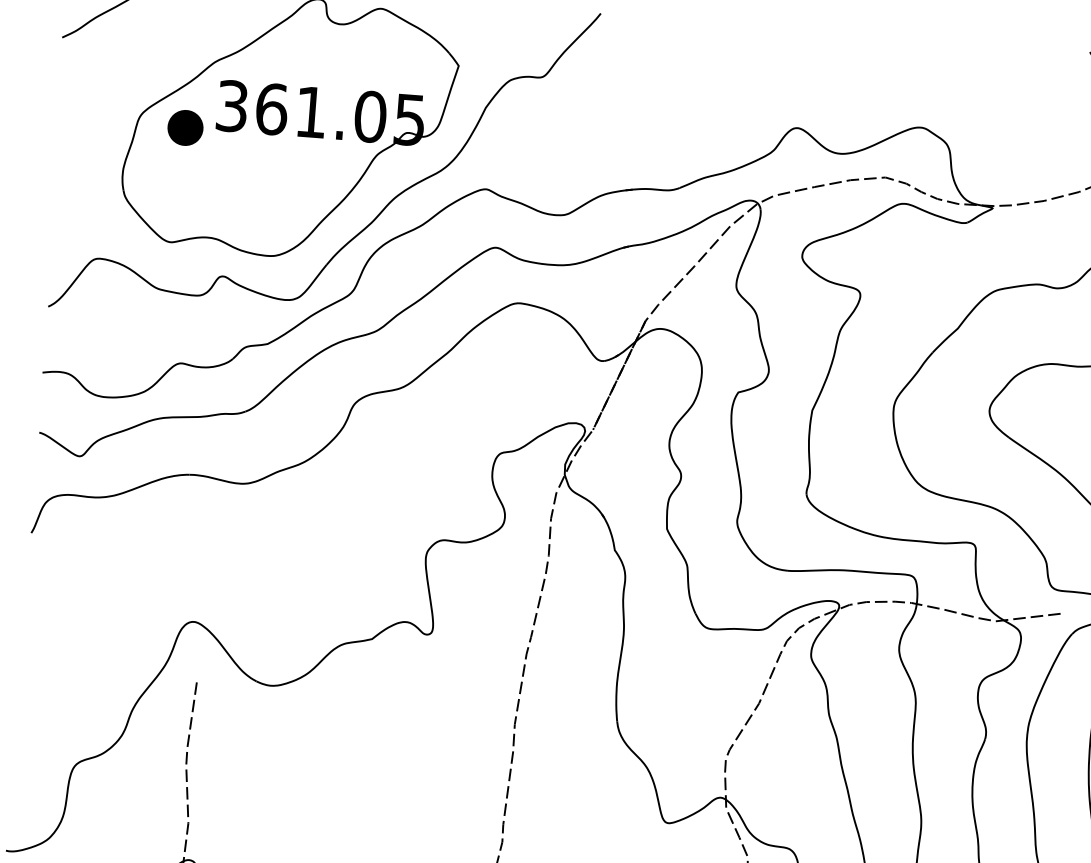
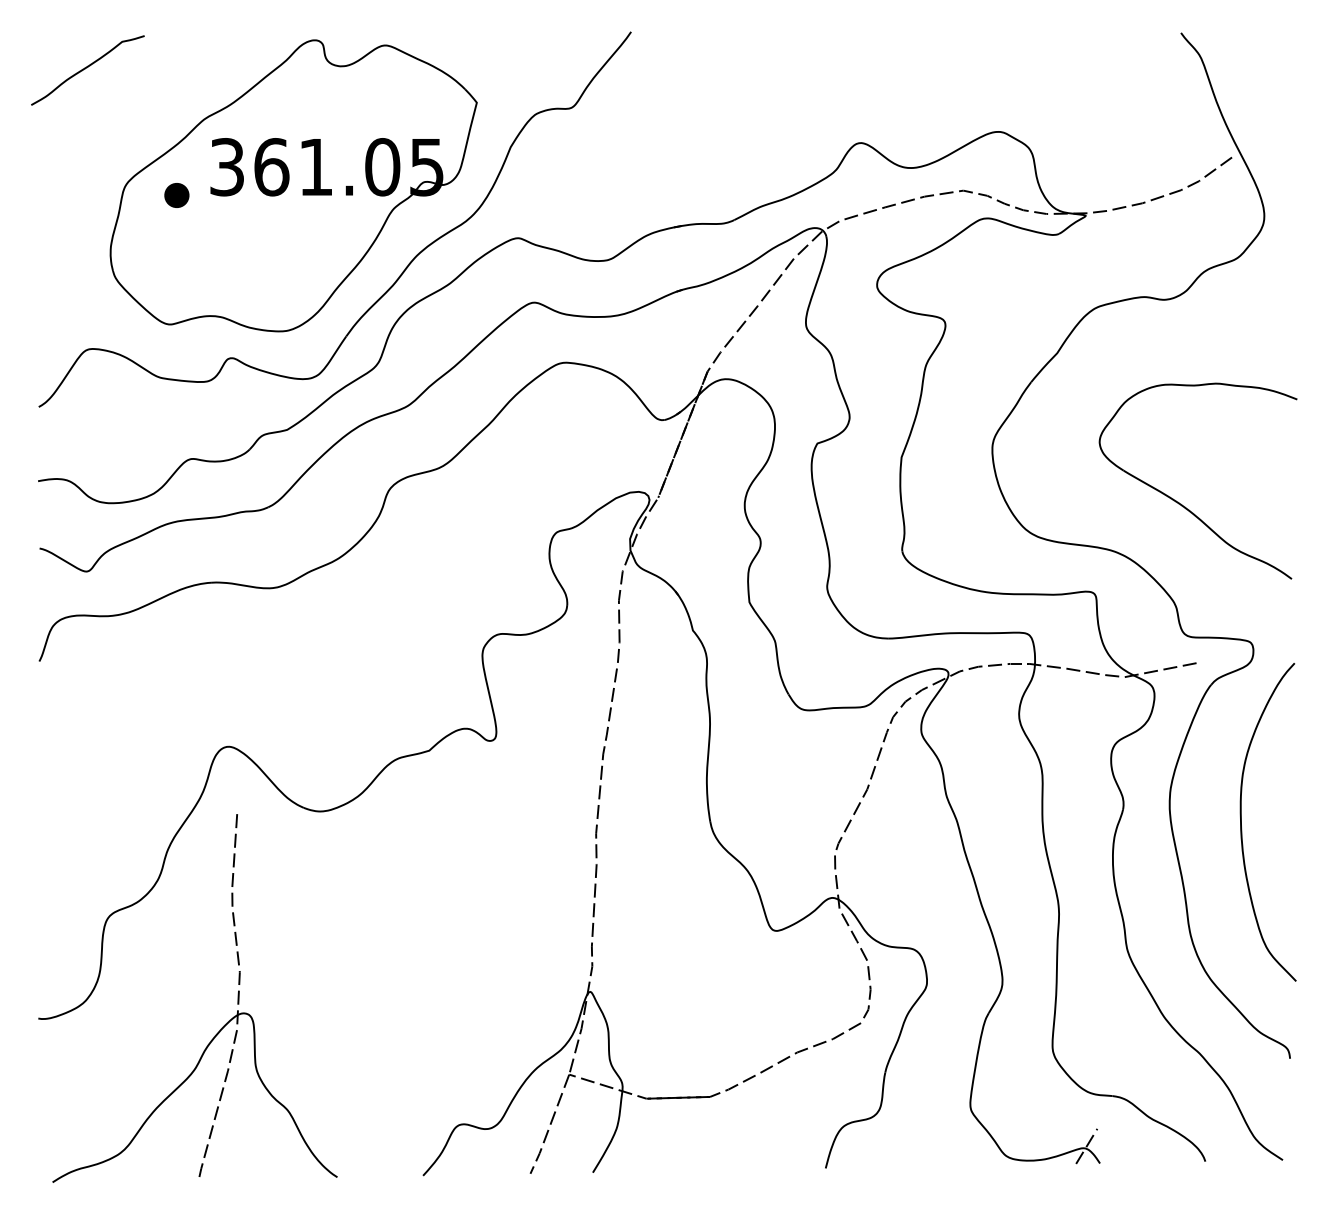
part: (185, 127) -> (176, 195), size x0.62

